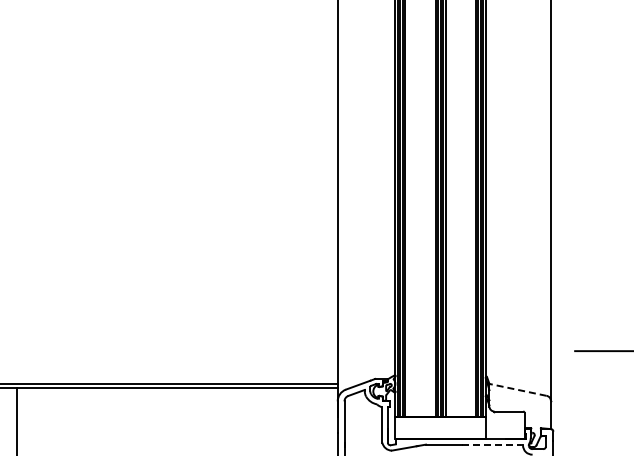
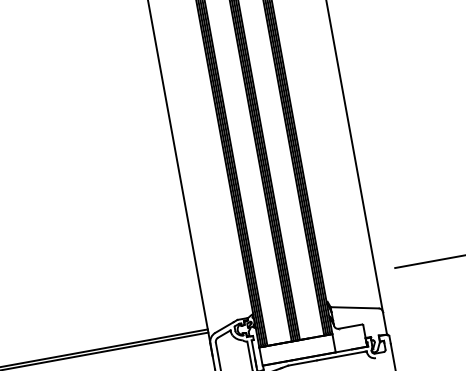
line: (517, 389) -> (354, 307), dashed -> solid
line: (491, 444) -> (341, 355), dashed -> solid

